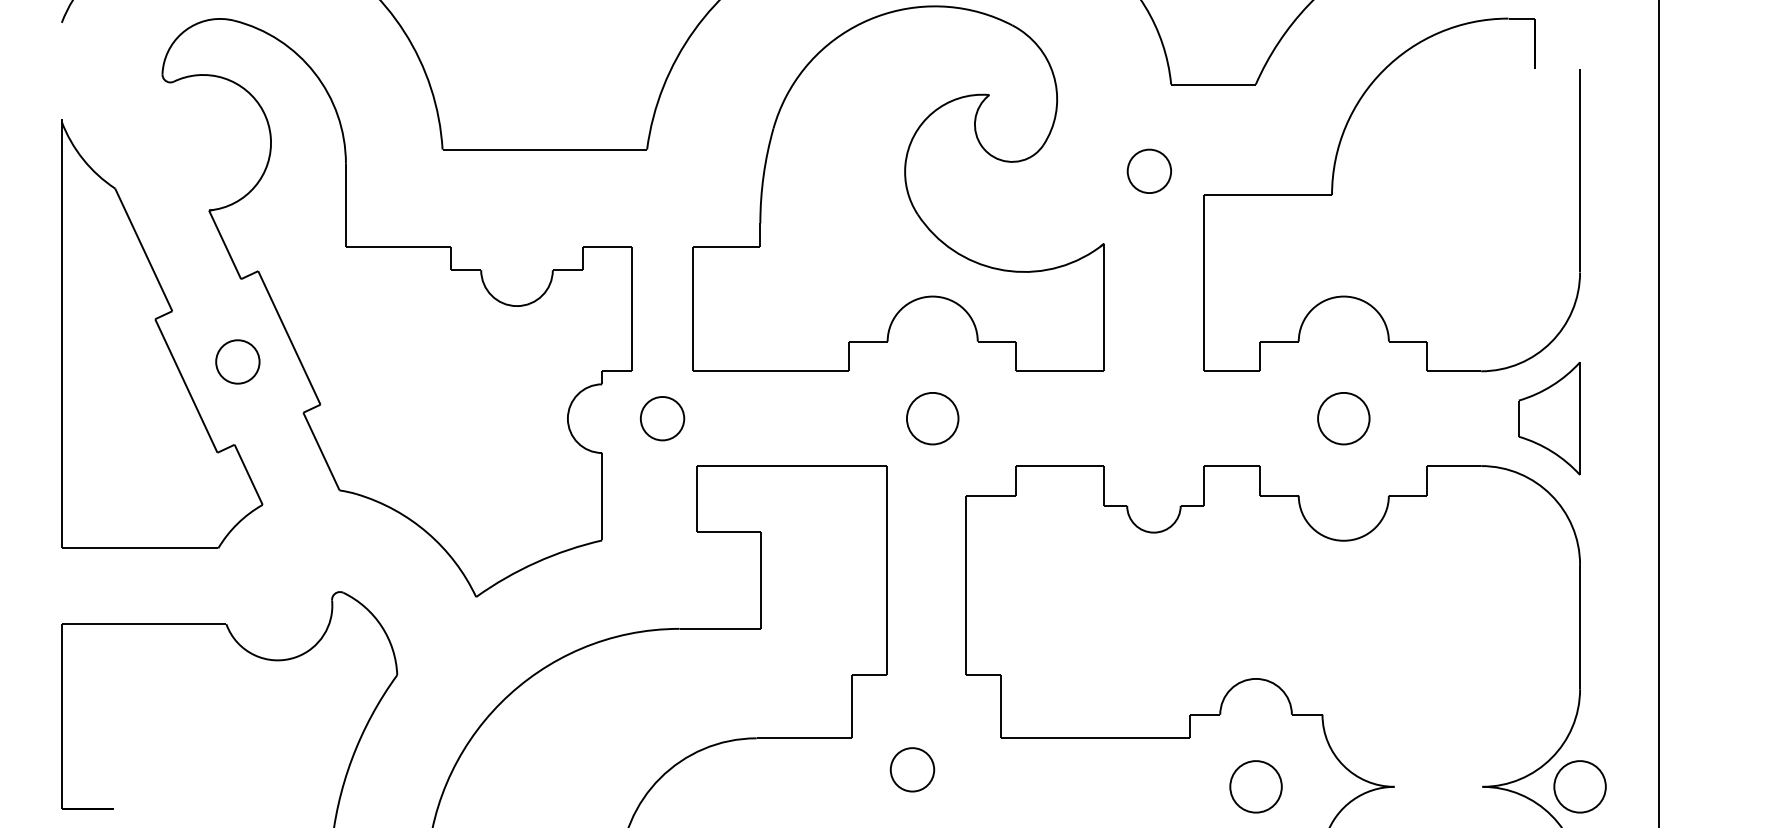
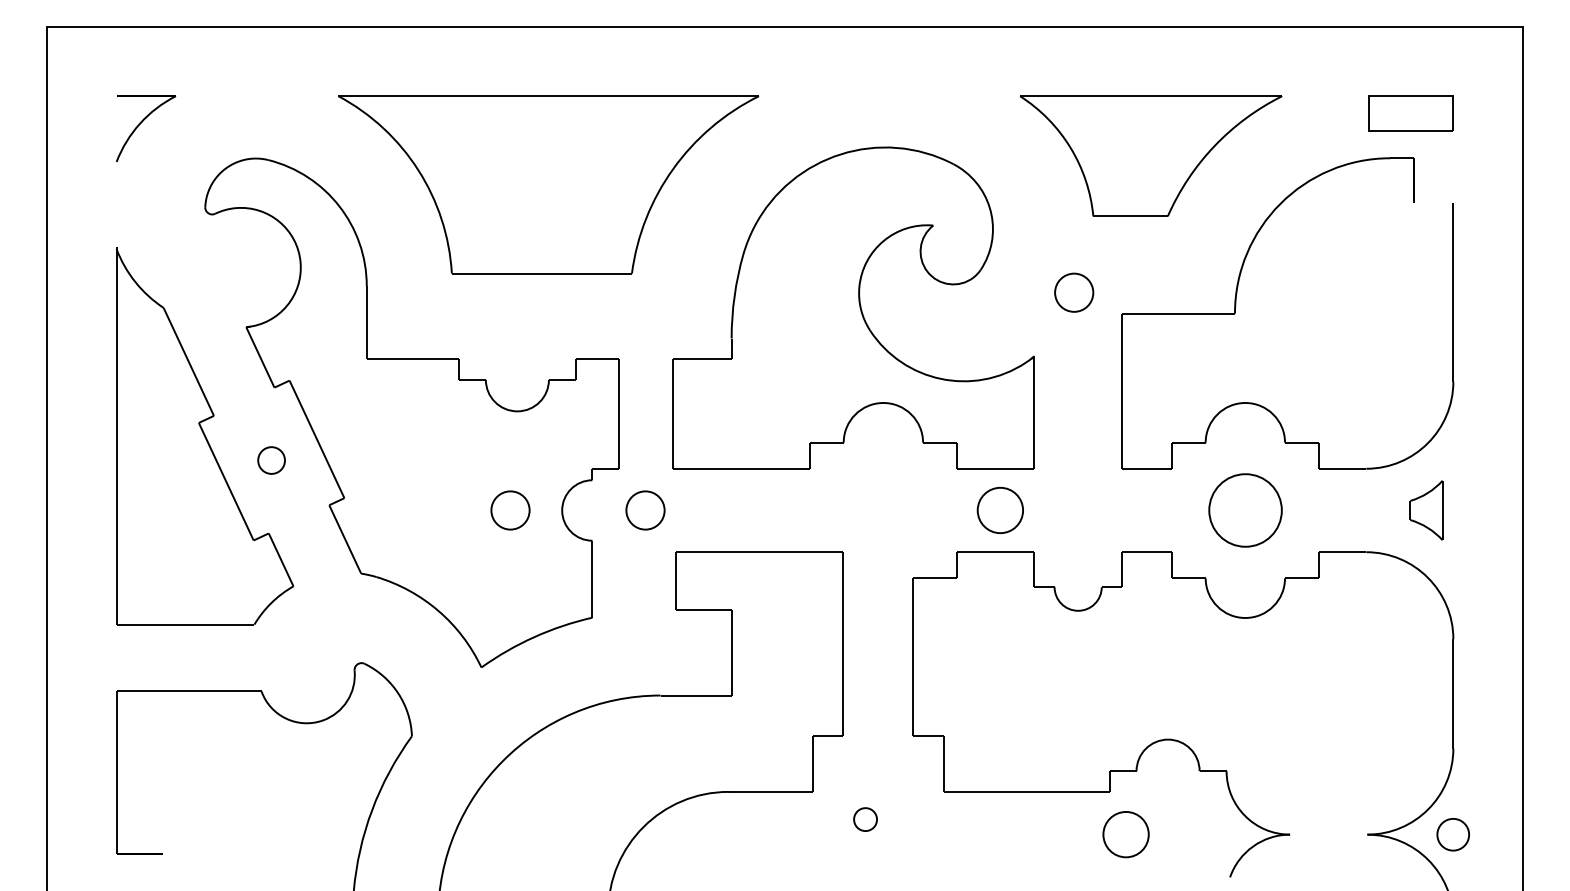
part: (237, 361) -> (271, 460), size x0.7
part: (509, 418) -> (510, 510), added
part: (931, 418) -> (999, 510), moved
part: (1342, 418) -> (1244, 510), size x1.6
part: (1549, 418) -> (1426, 510), size x0.6
part: (912, 769) -> (865, 819), size x0.6
part: (1255, 786) -> (1125, 834), moved
part: (1579, 786) -> (1452, 834), size x0.7

